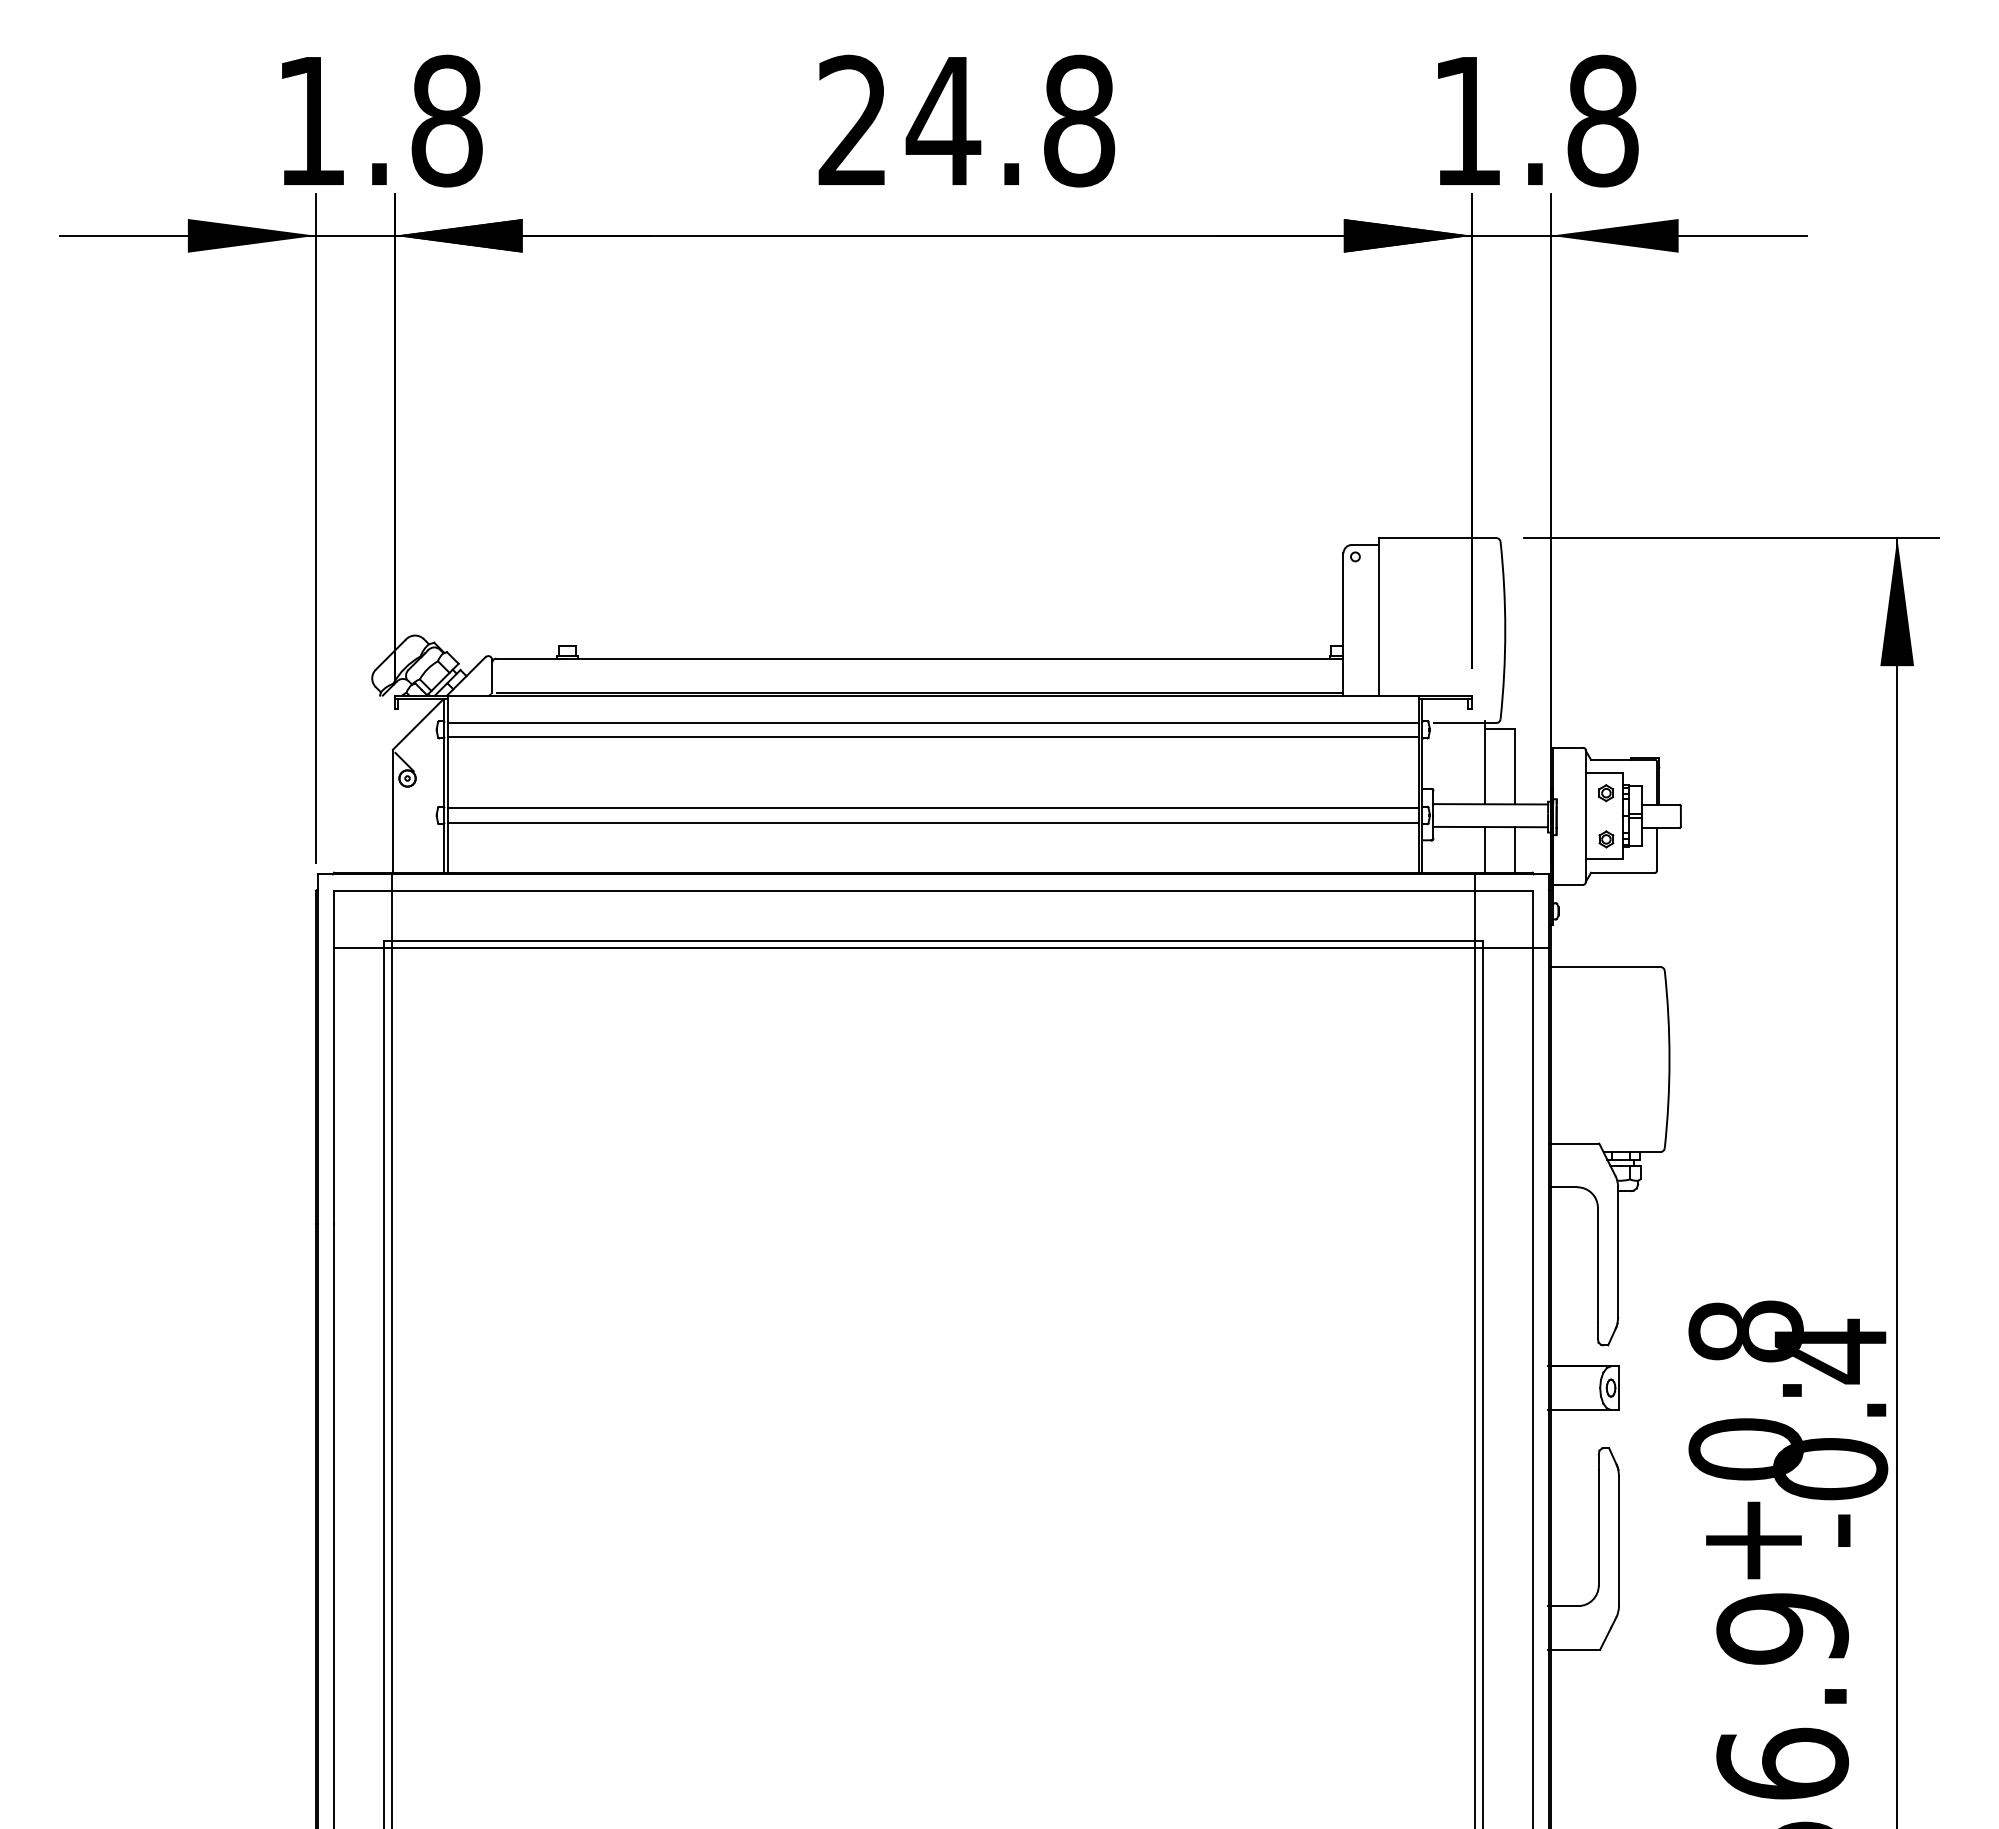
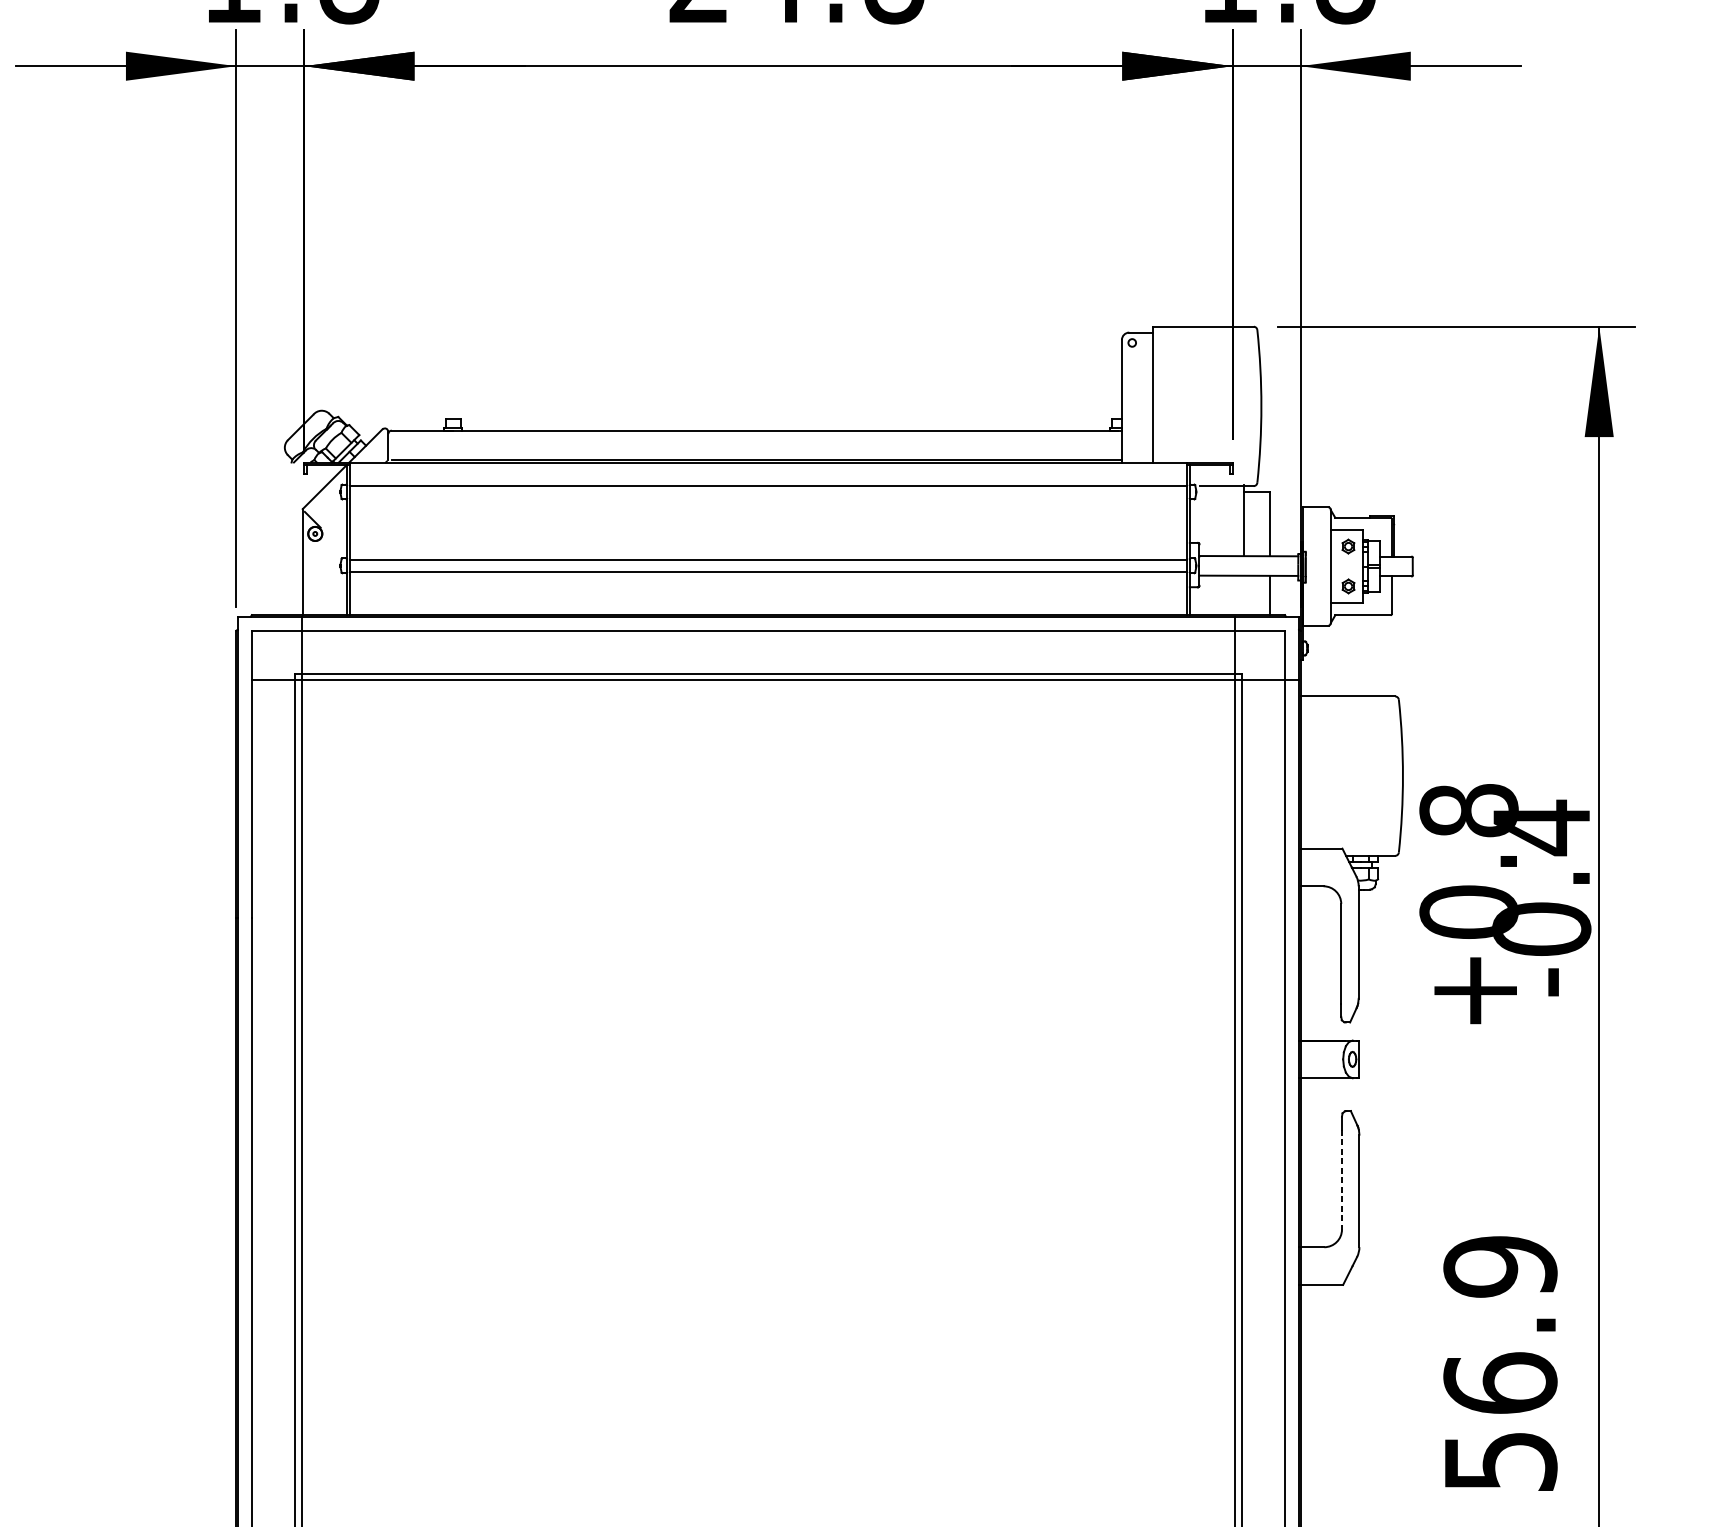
line: (932, 737) -> (767, 498), removed
line: (1484, 849) -> (1243, 595), removed
text: (1788, 1439) -> (1505, 903), moved
line: (1598, 1527) -> (1341, 1179), solid -> dashed

